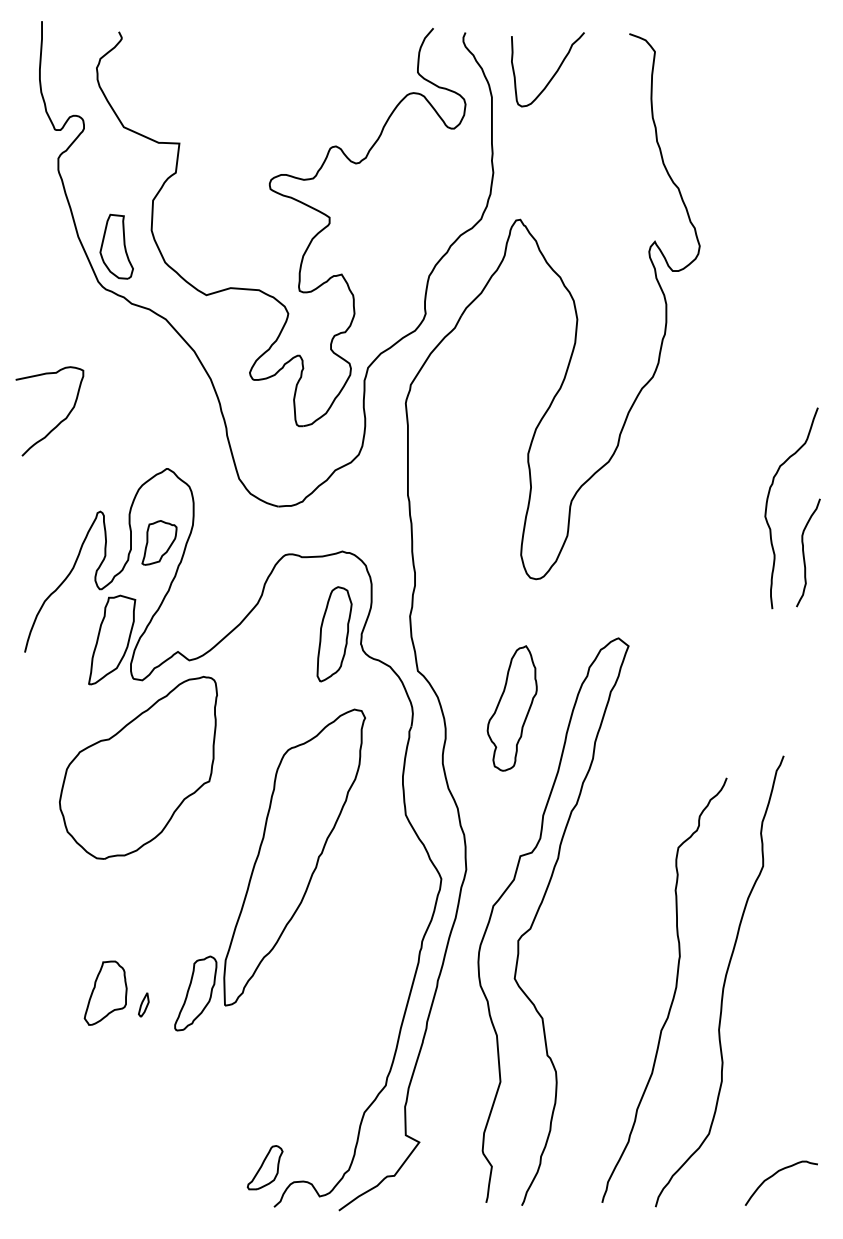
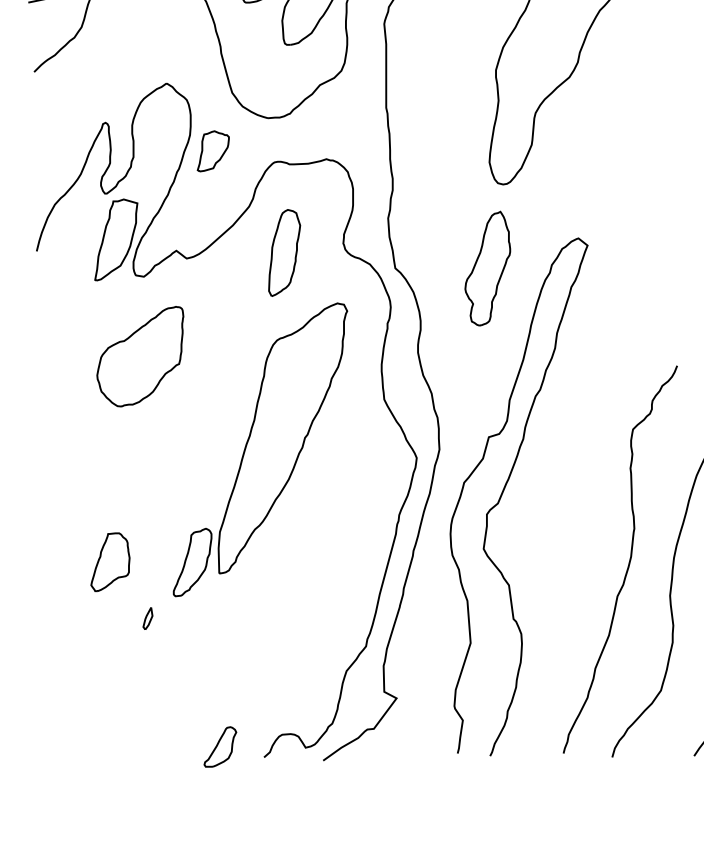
part: (159, 542) -> (213, 150), moved
part: (334, 634) -> (284, 253), moved
part: (511, 708) -> (487, 268), moved
part: (138, 767) -> (140, 356), size x0.6
part: (143, 1004) -> (147, 618), moved
part: (264, 1167) -> (219, 746), moved

